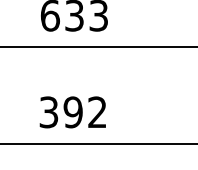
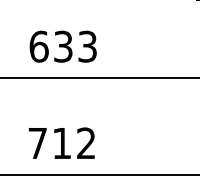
text: (60, 112) -> (49, 143), 392 -> 712

